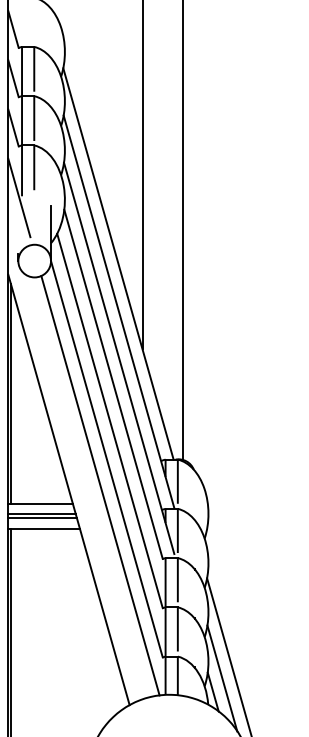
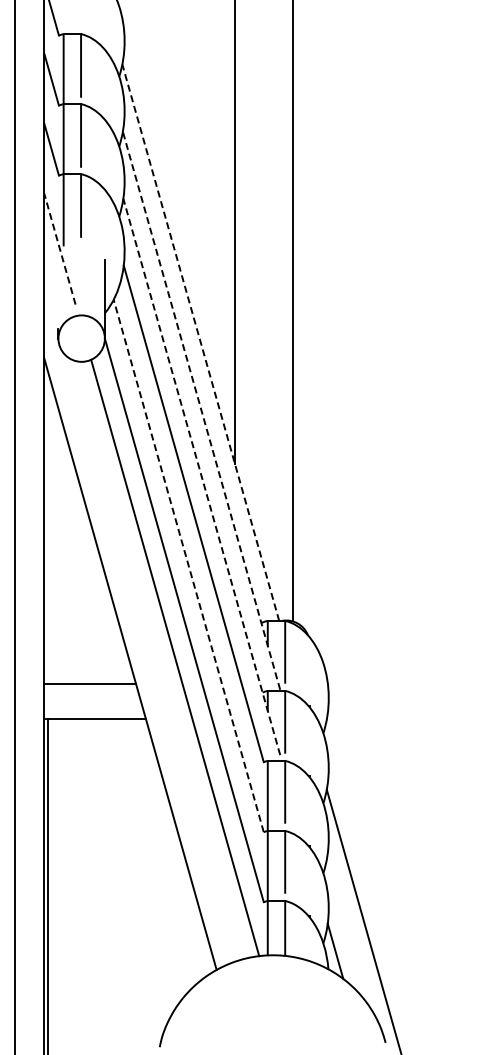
line: (19, 197) -> (59, 248), solid -> dashed
line: (118, 263) -> (200, 342), solid -> dashed
line: (118, 311) -> (201, 410), solid -> dashed
line: (118, 358) -> (201, 476), solid -> dashed
line: (10, 393) -> (47, 527), removed
line: (109, 420) -> (188, 565), solid -> dashed
line: (42, 514) -> (92, 698), removed
line: (42, 518) -> (92, 704), removed
line: (222, 678) -> (348, 931), removed

